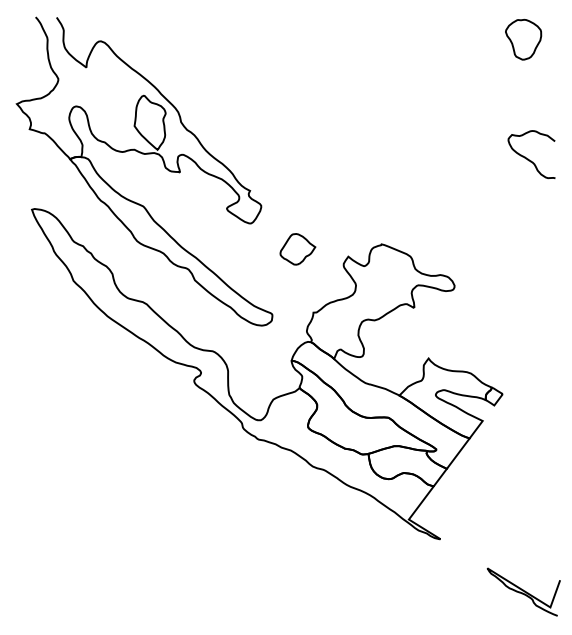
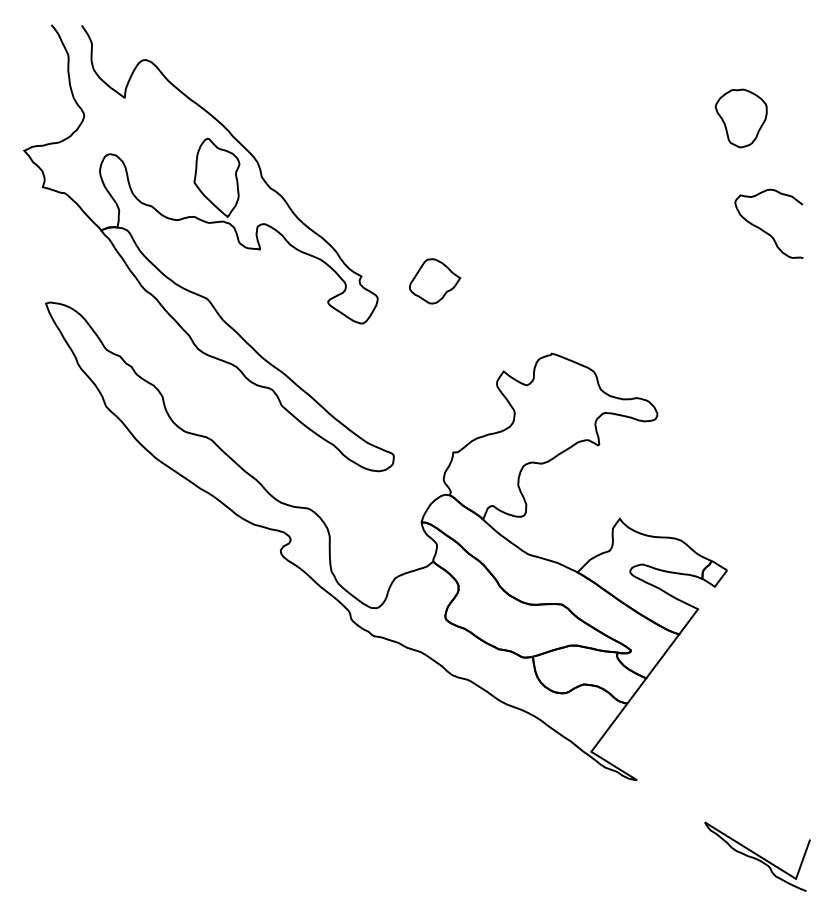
part: (523, 39) -> (741, 118), moved
part: (297, 249) -> (434, 281), moved

